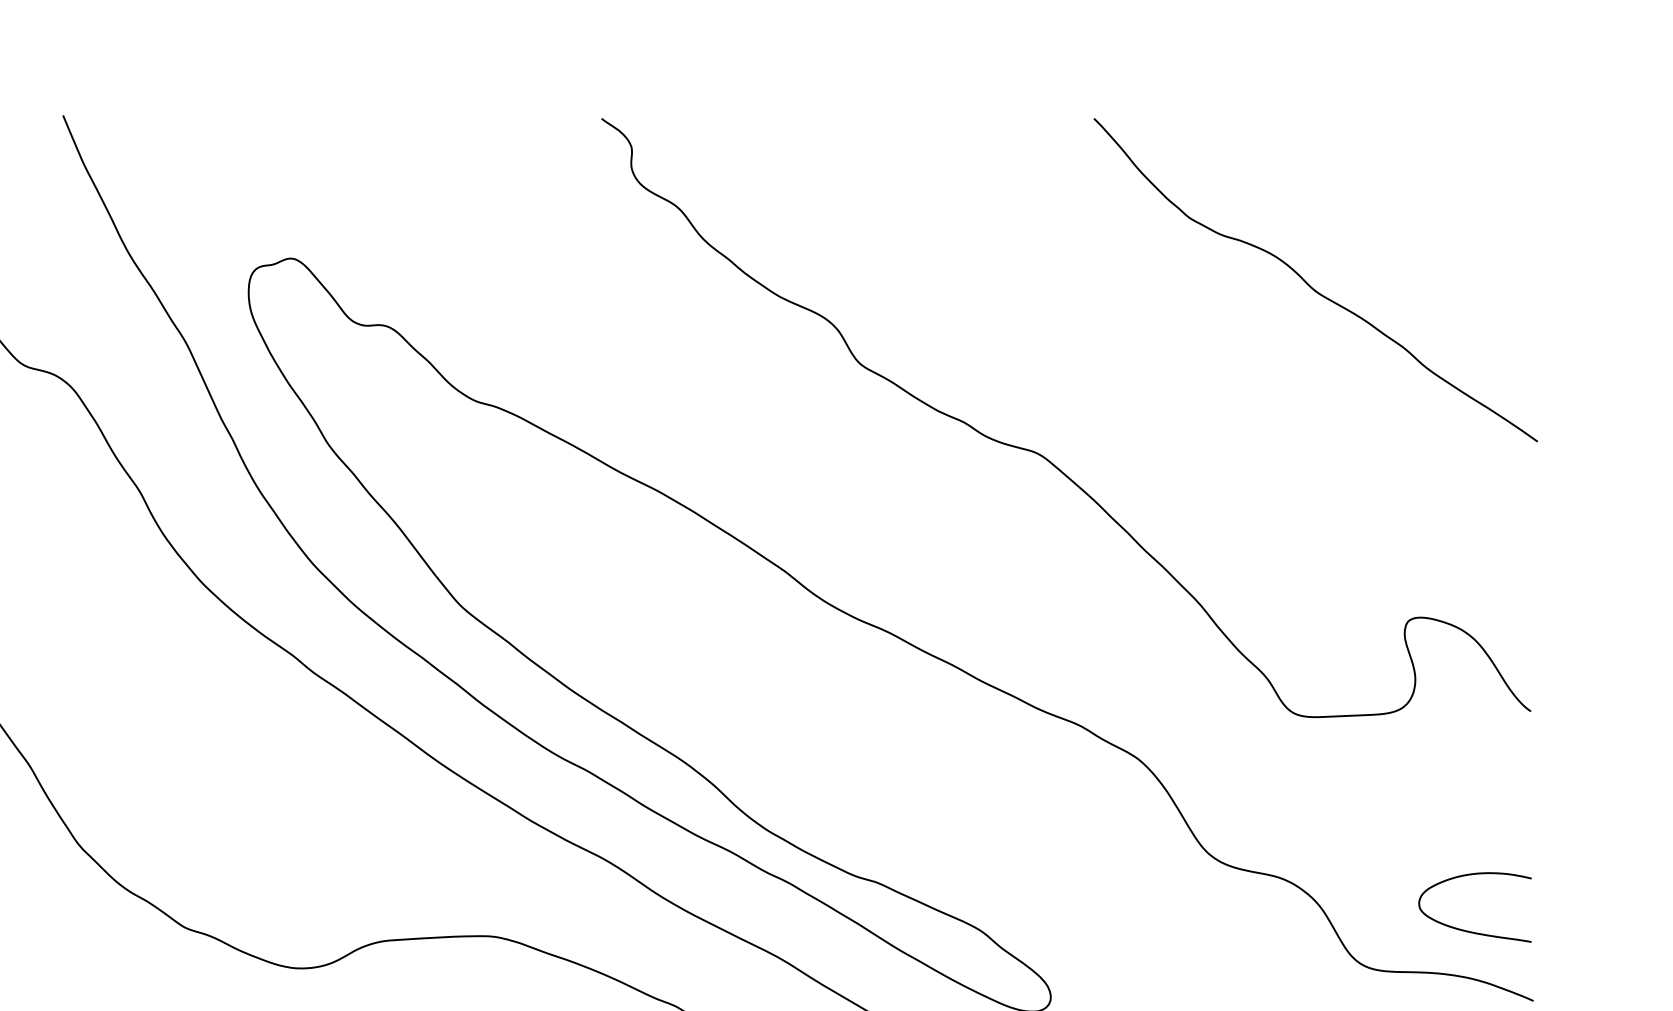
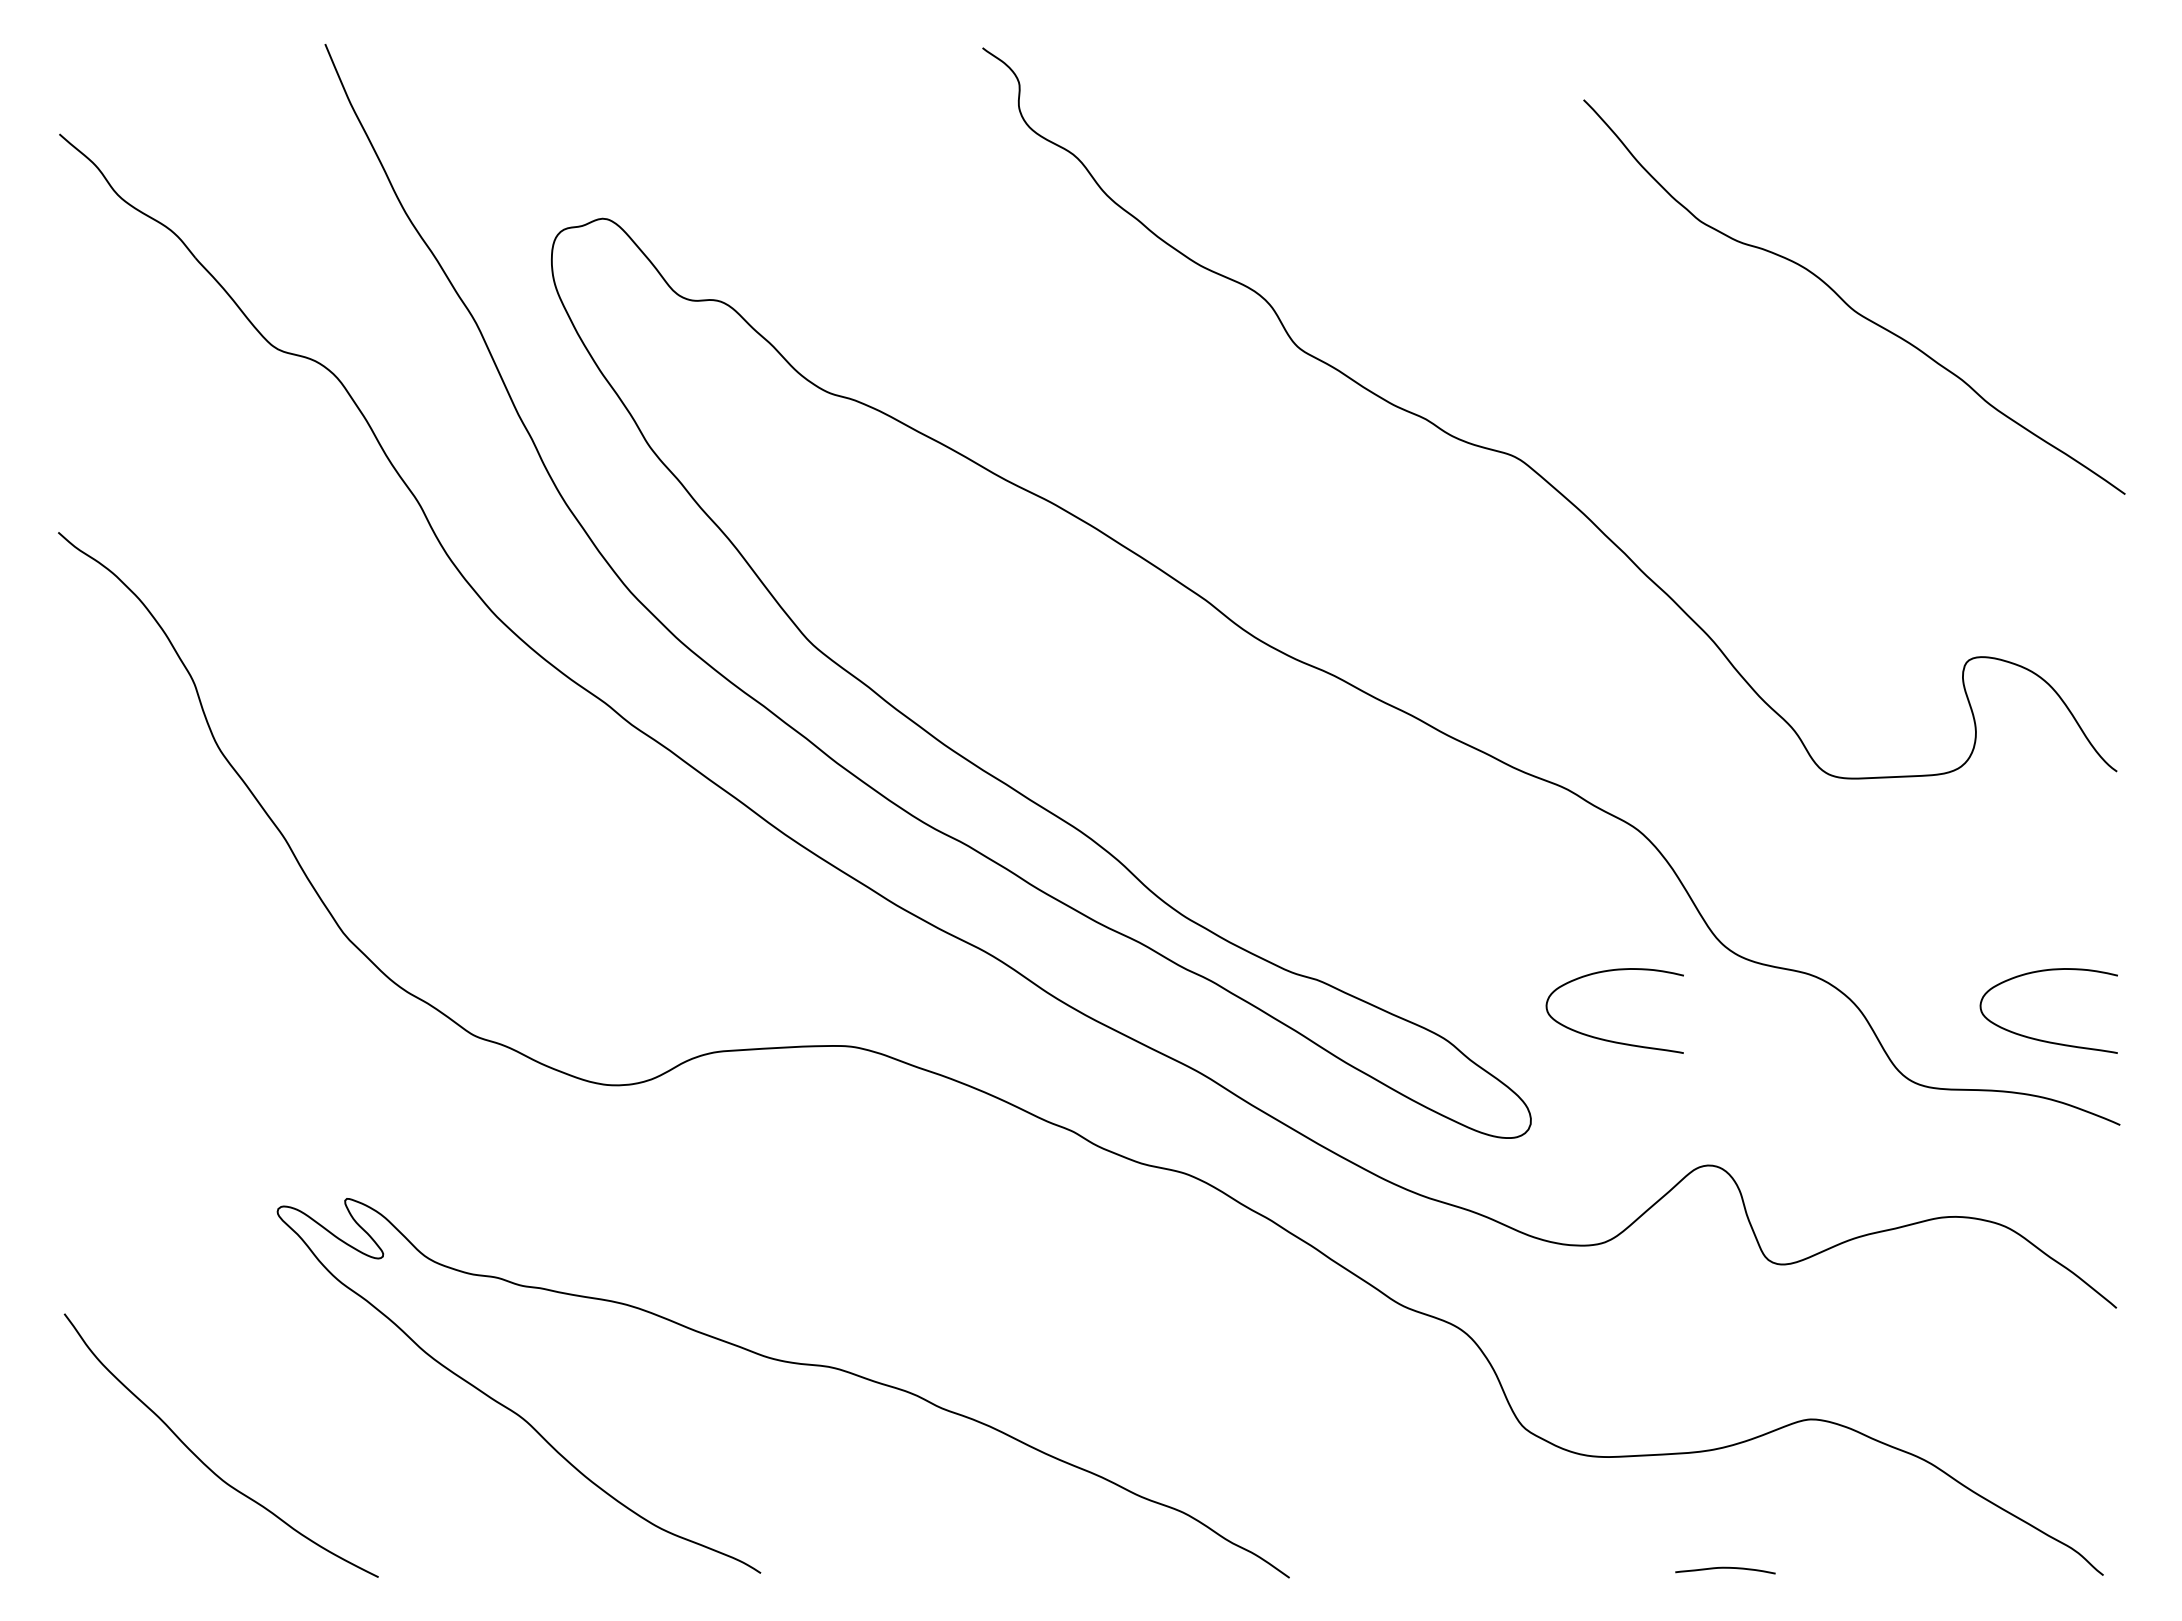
curve: (1310, 285) -> (1847, 303), moved
curve: (1113, 930) -> (1607, 1039), added

